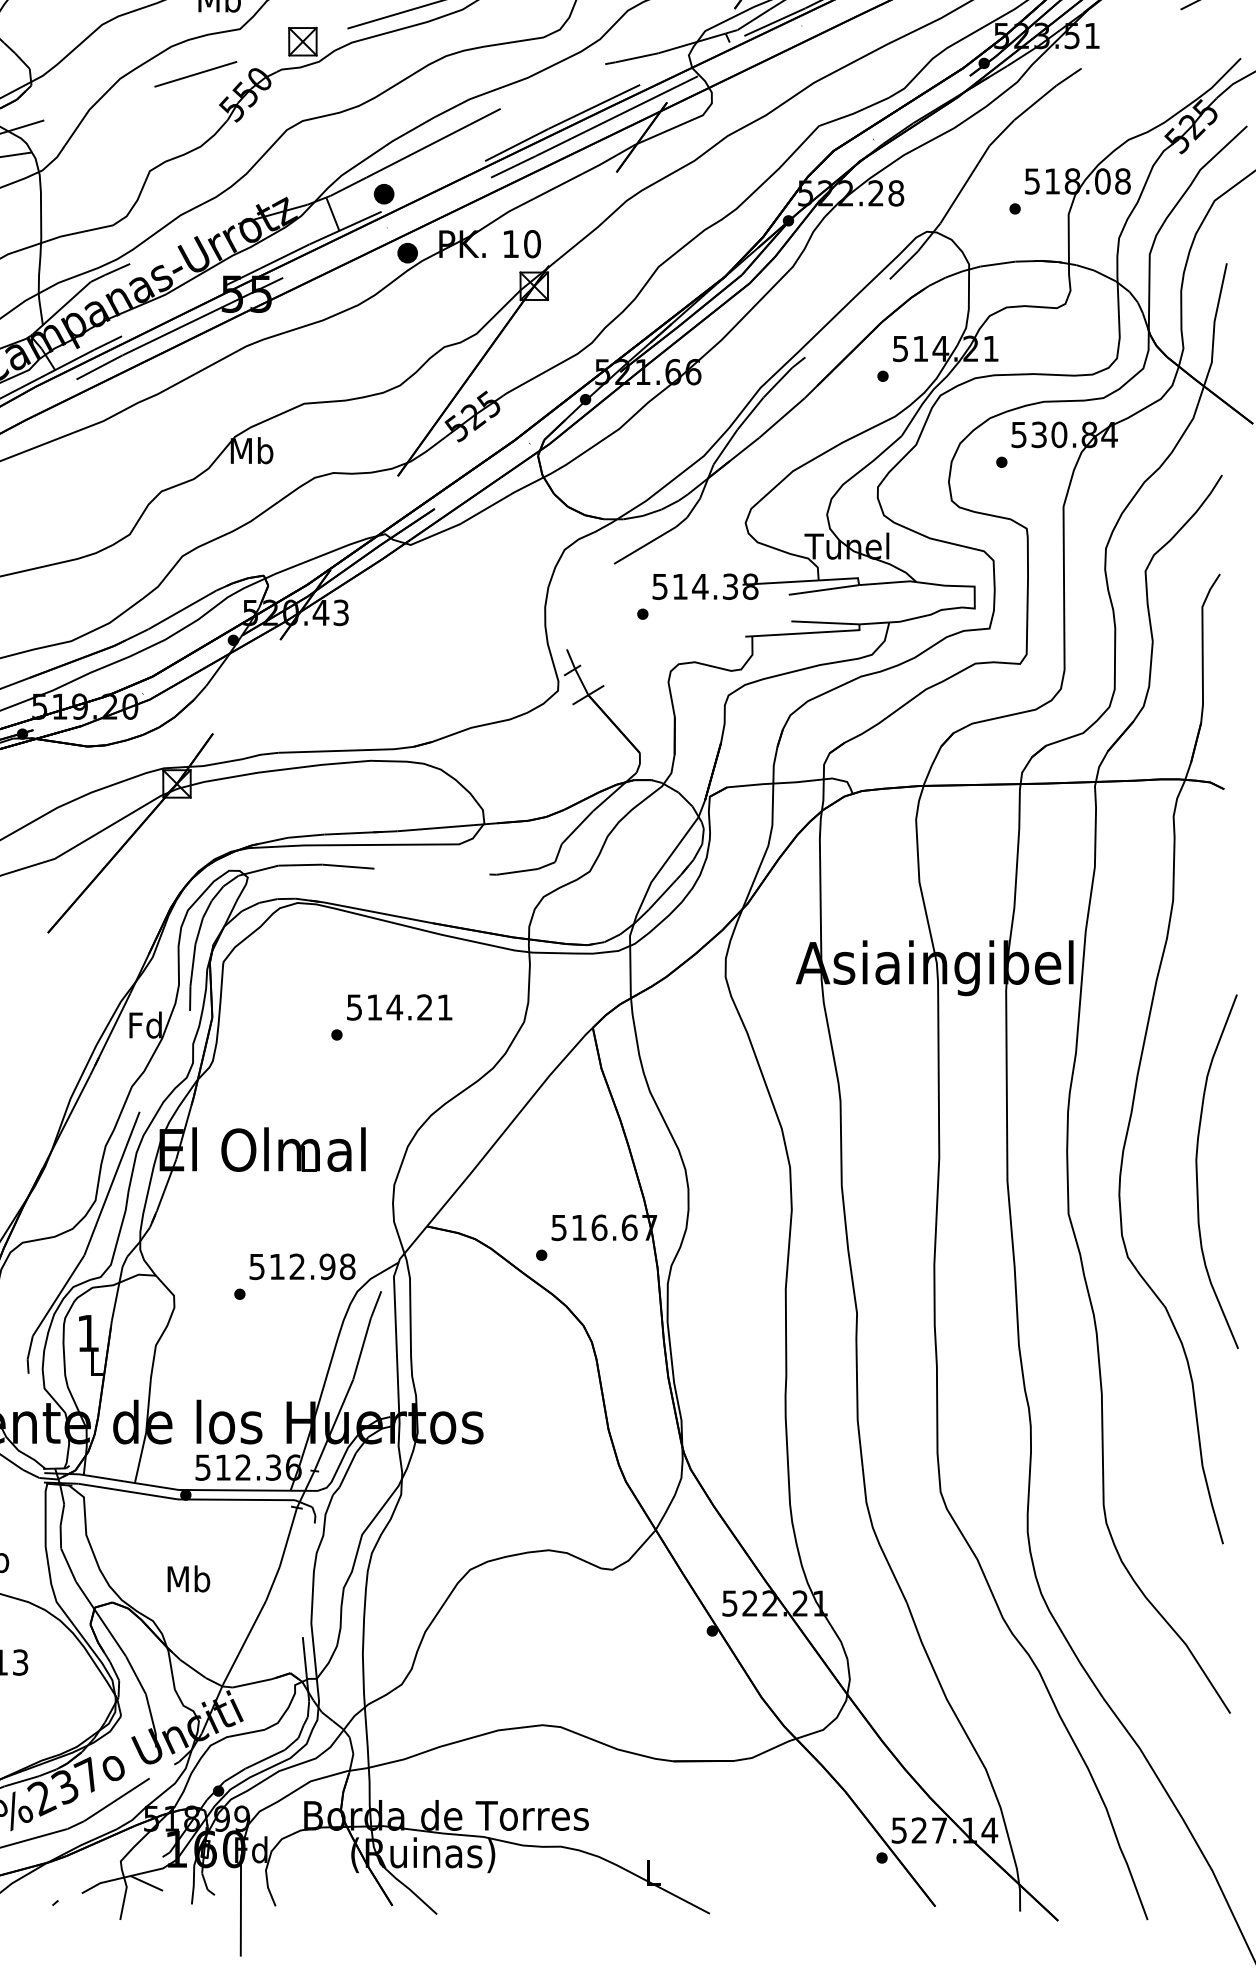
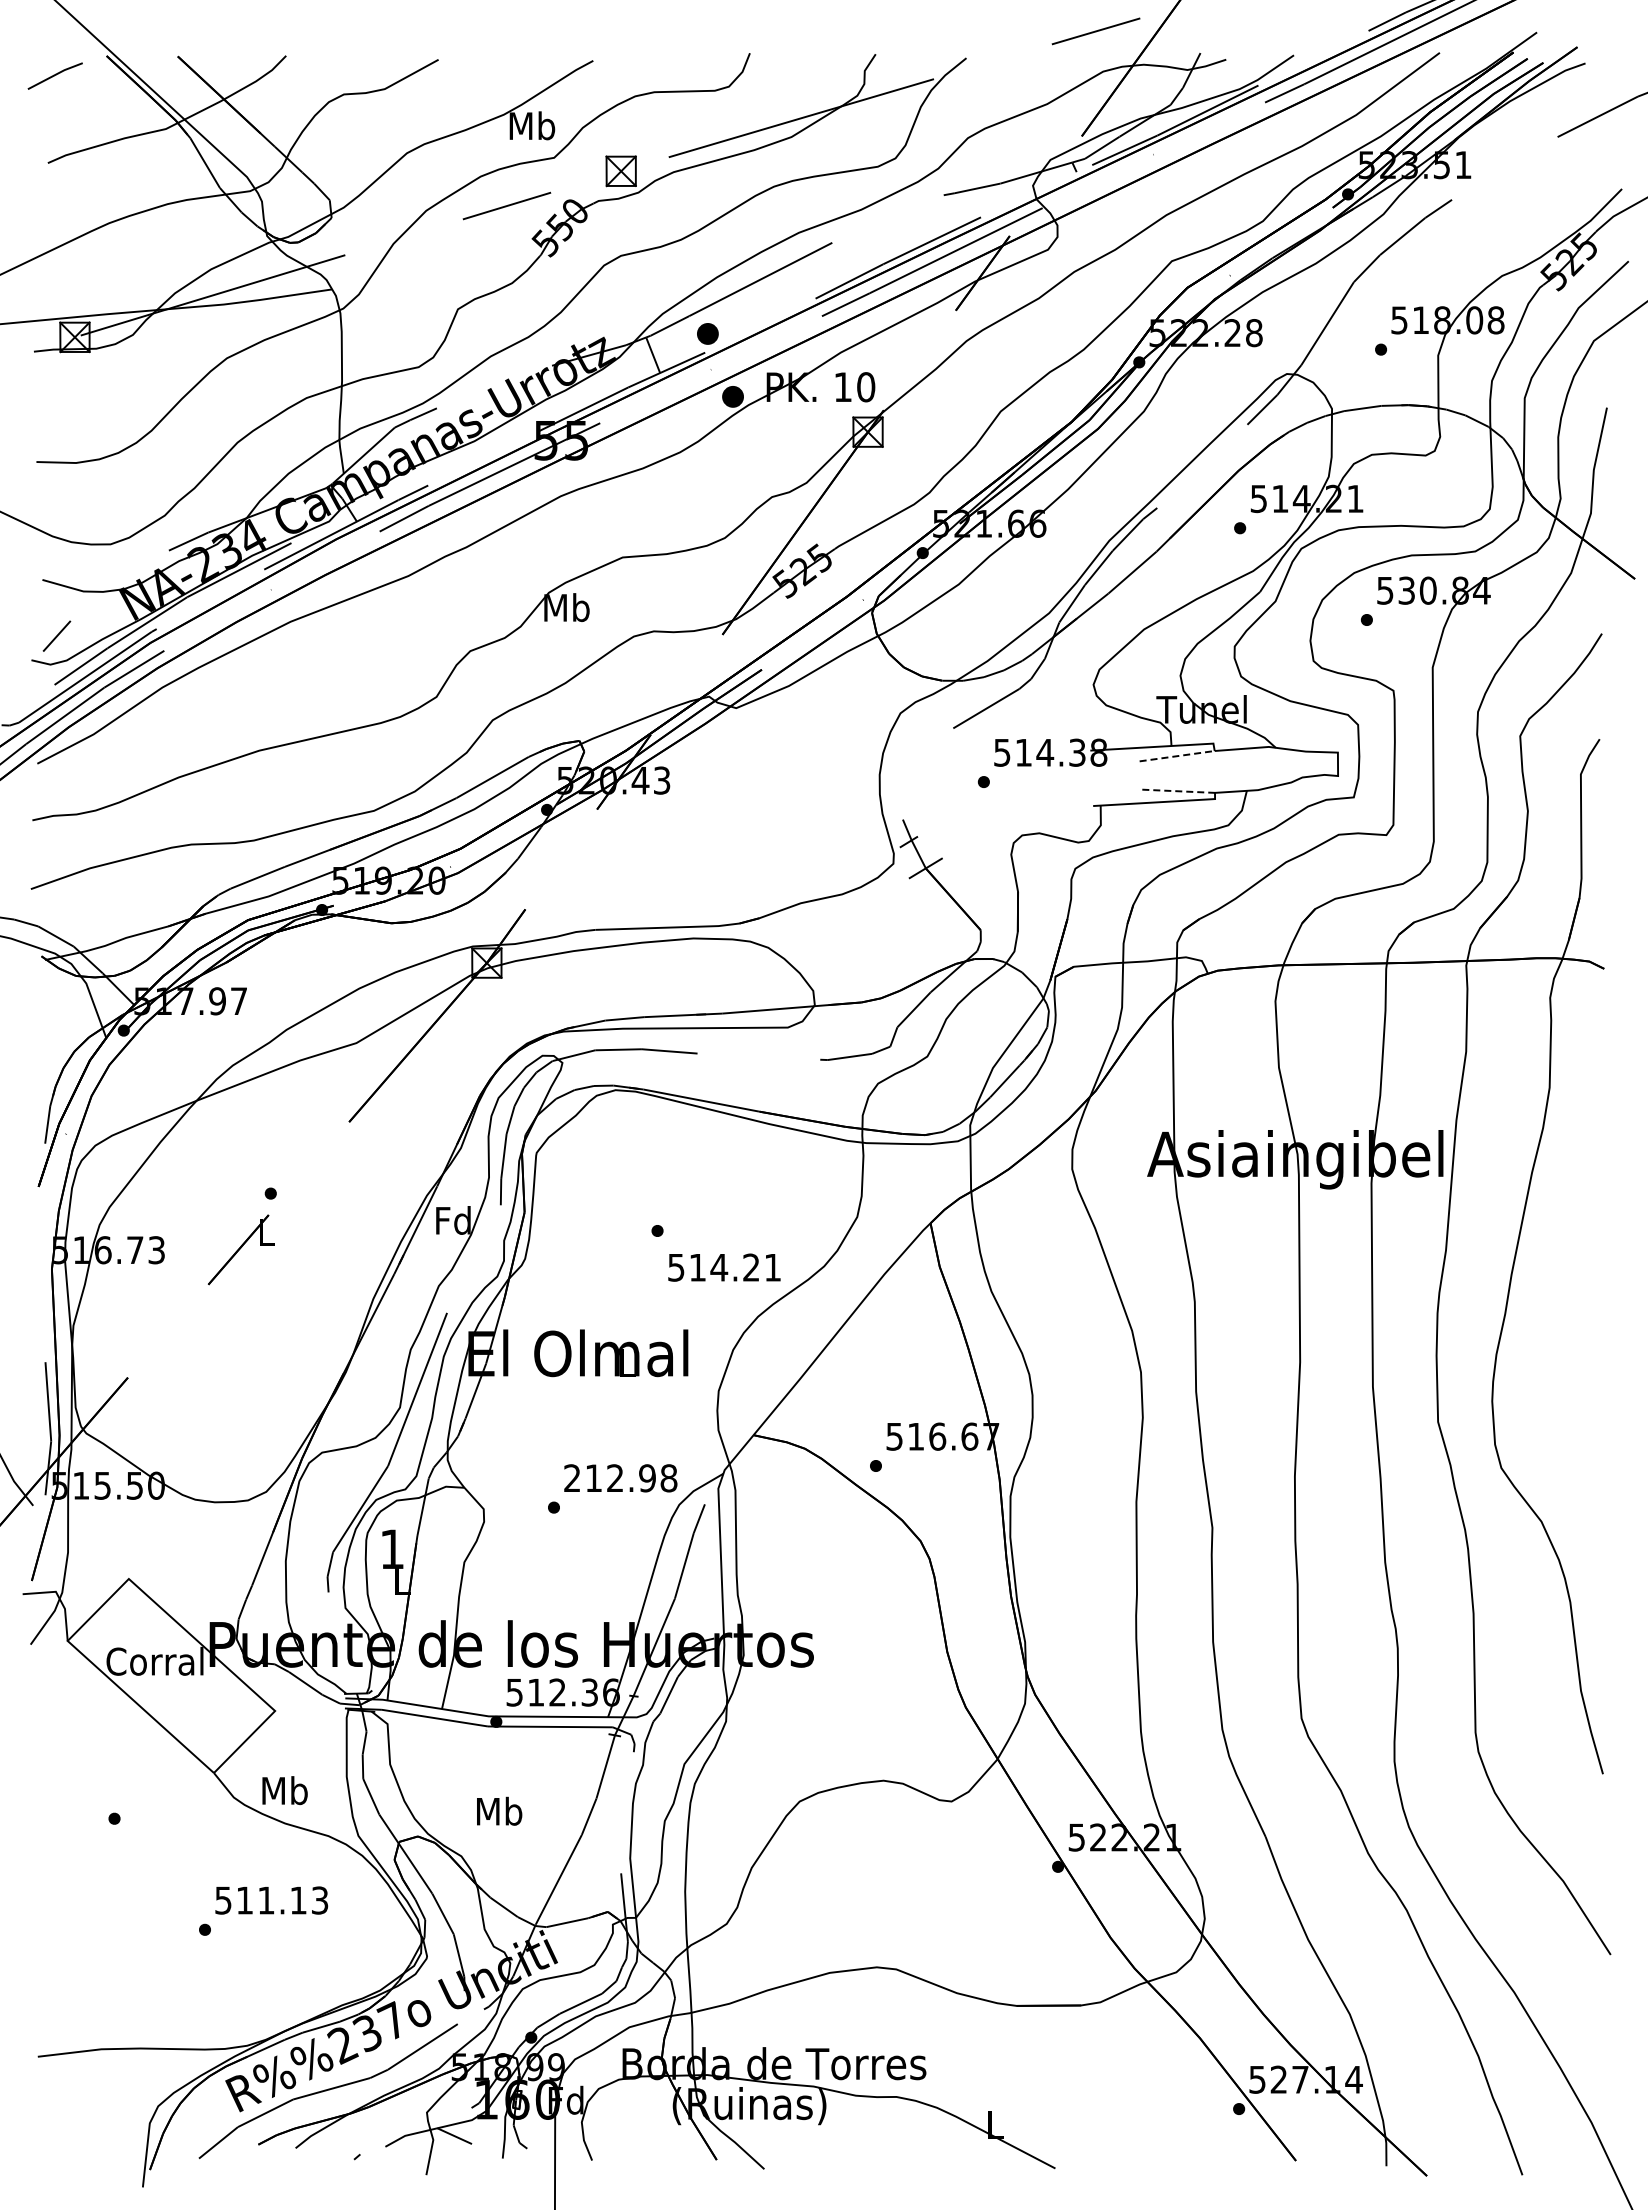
line: (824, 590) -> (1177, 756), solid -> dashed
line: (826, 623) -> (1179, 791), solid -> dashed
text: (399, 1007) -> (724, 1267), moved
curve: (1197, 1171) -> (1575, 1376), removed
text: (257, 1266) -> (572, 1478), 512.98 -> 212.98

